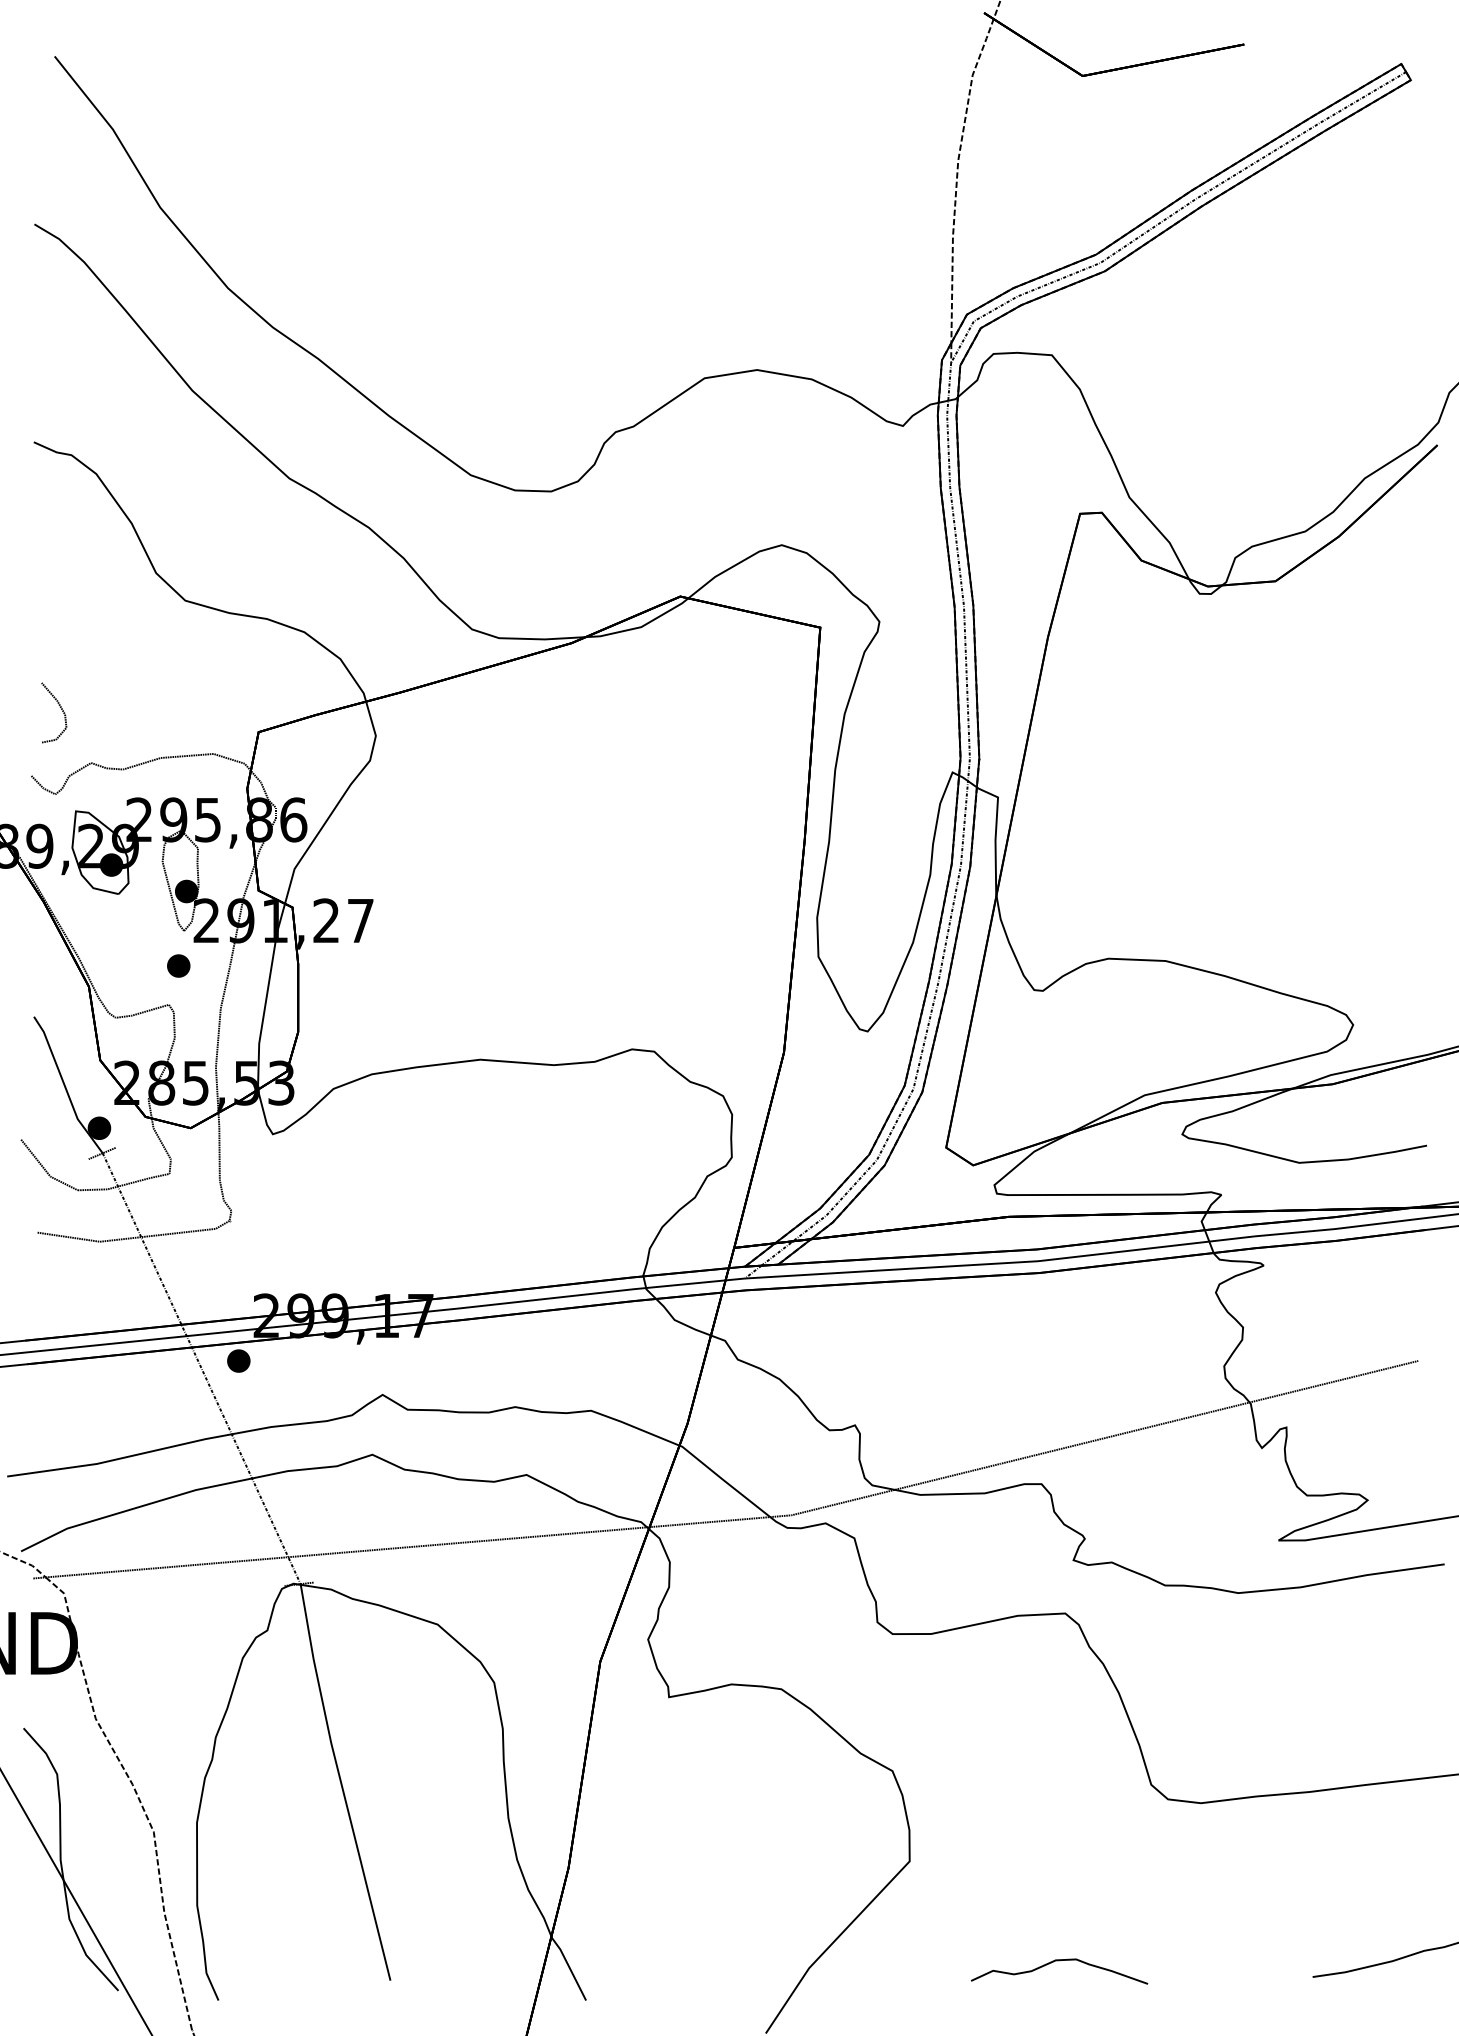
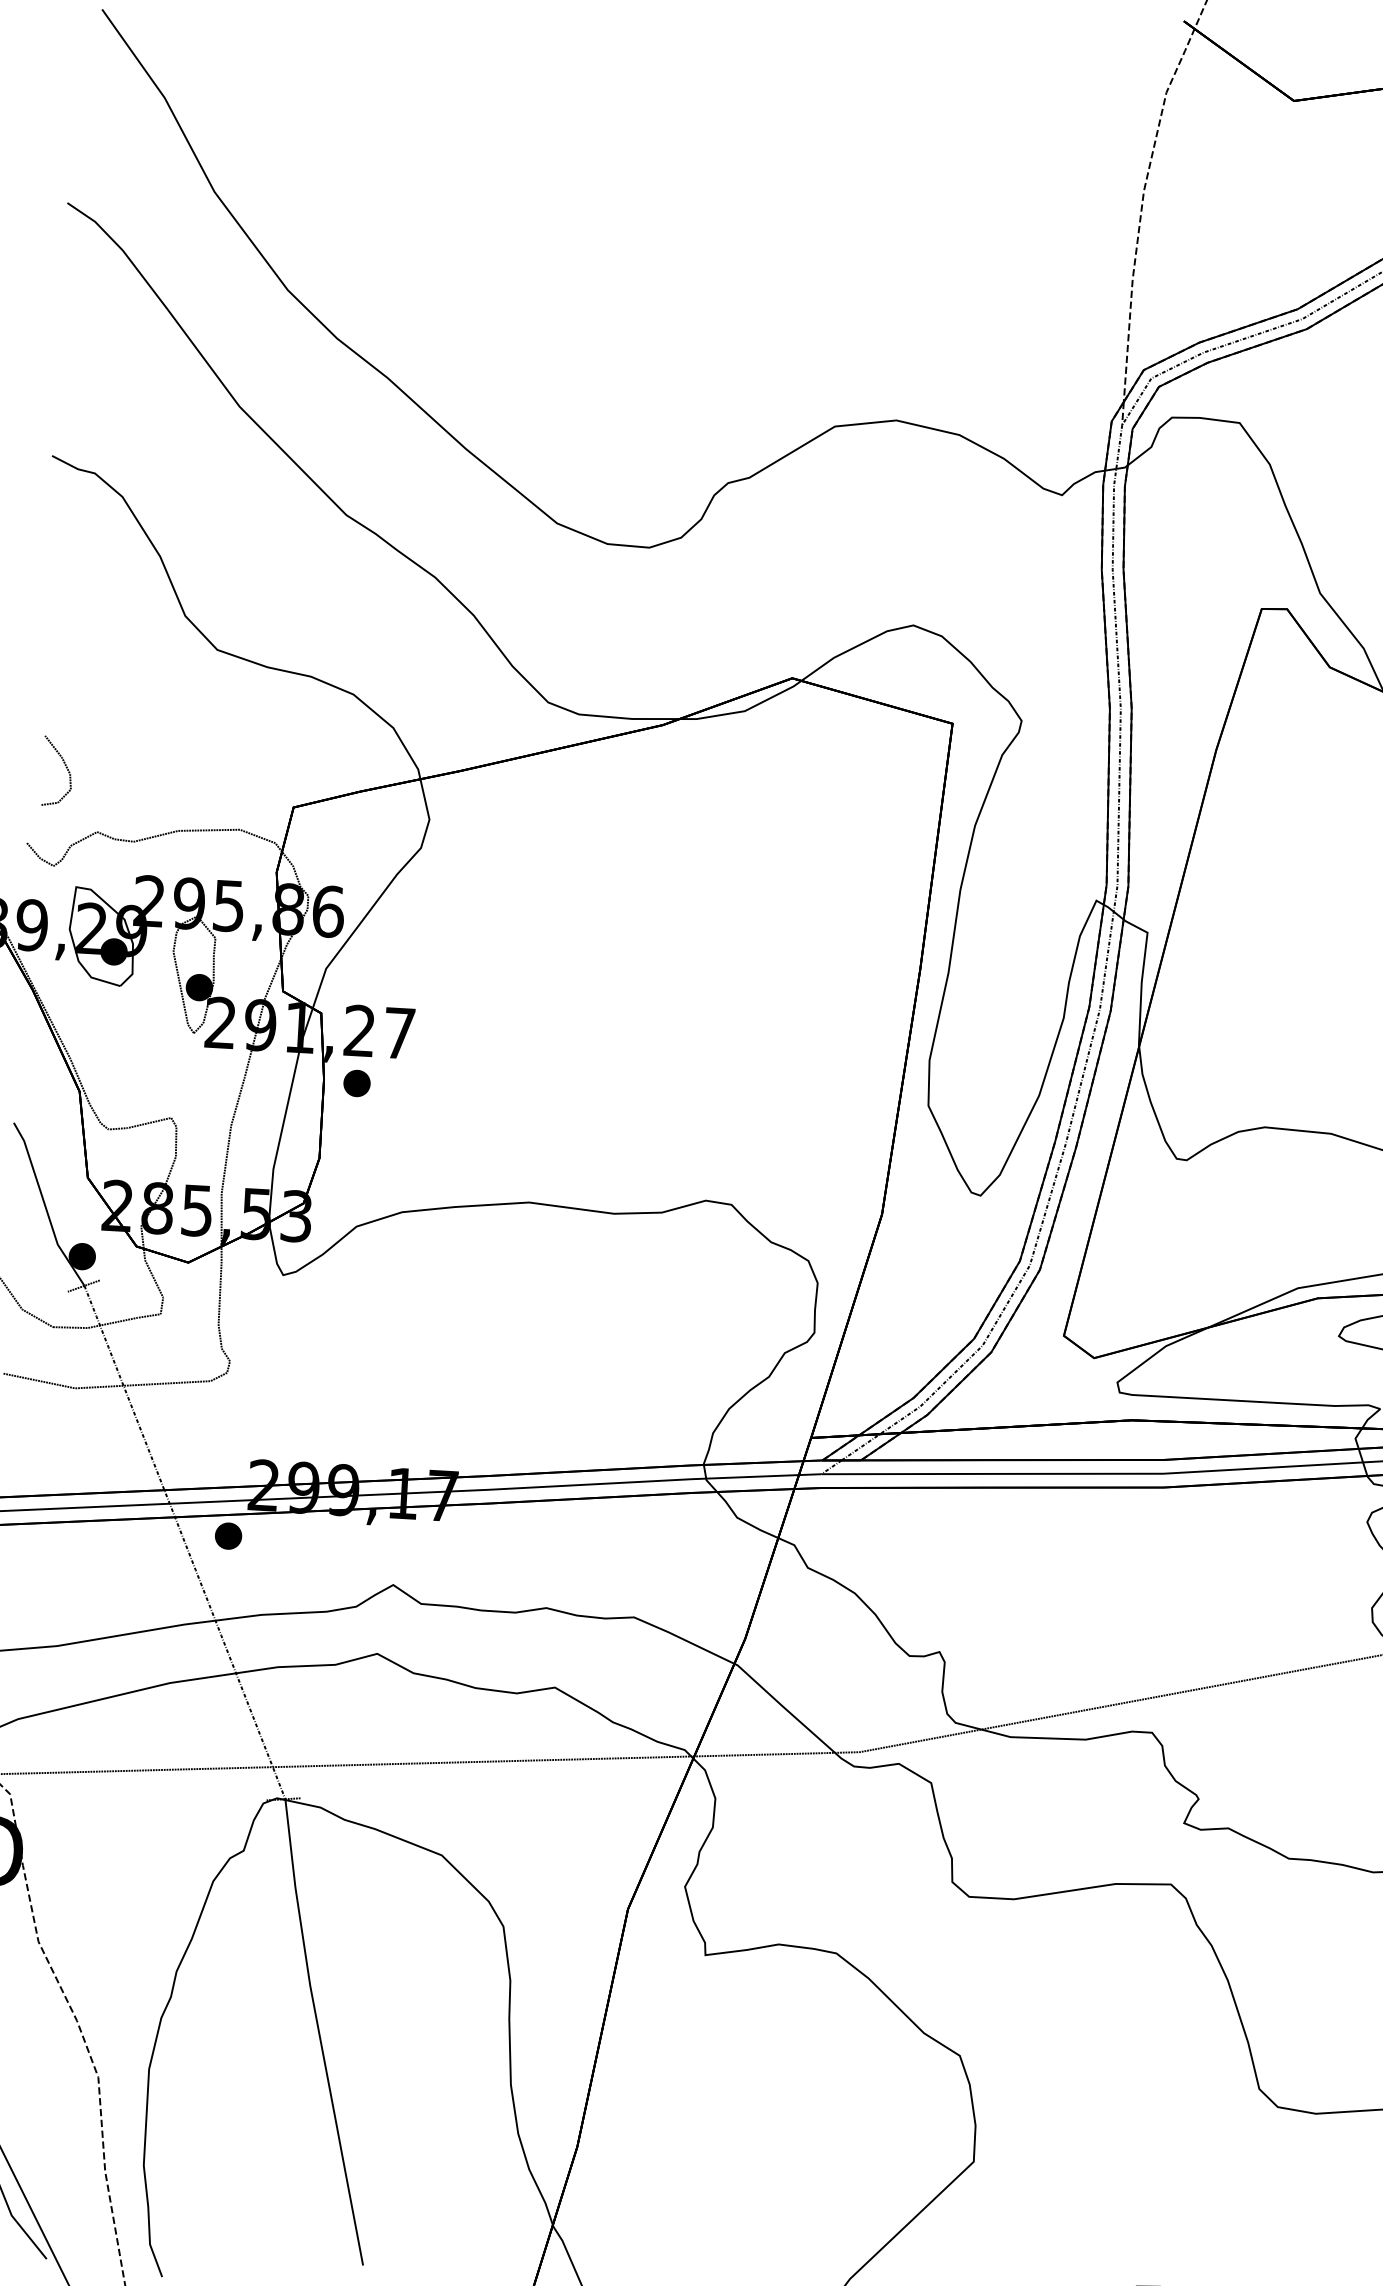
part: (178, 965) -> (356, 1082), moved

